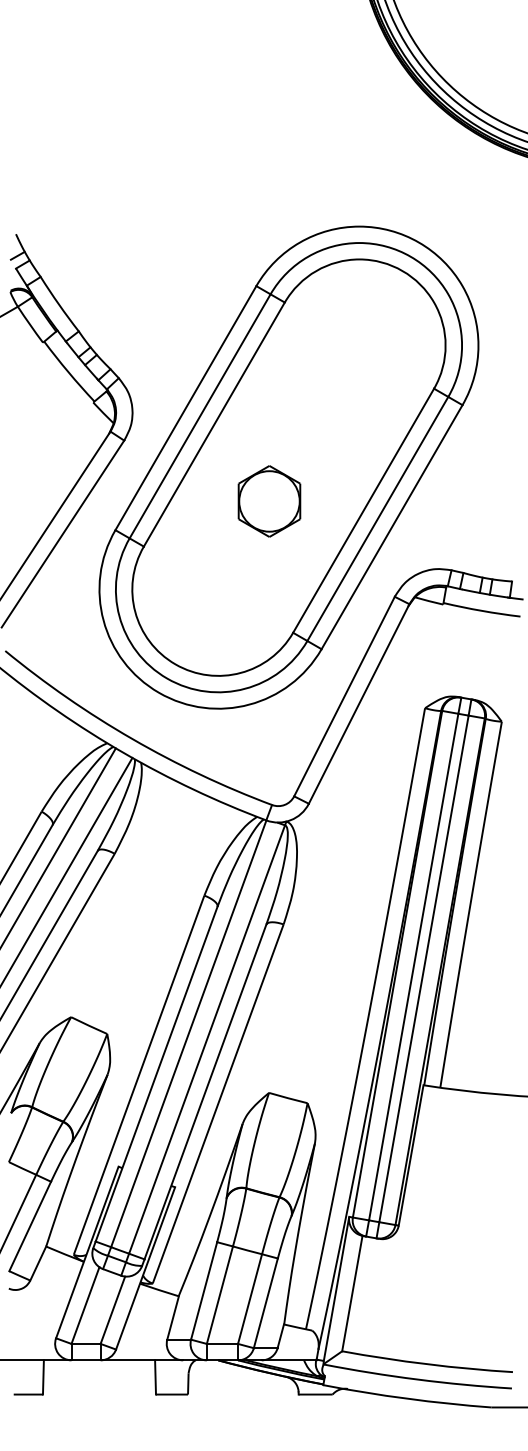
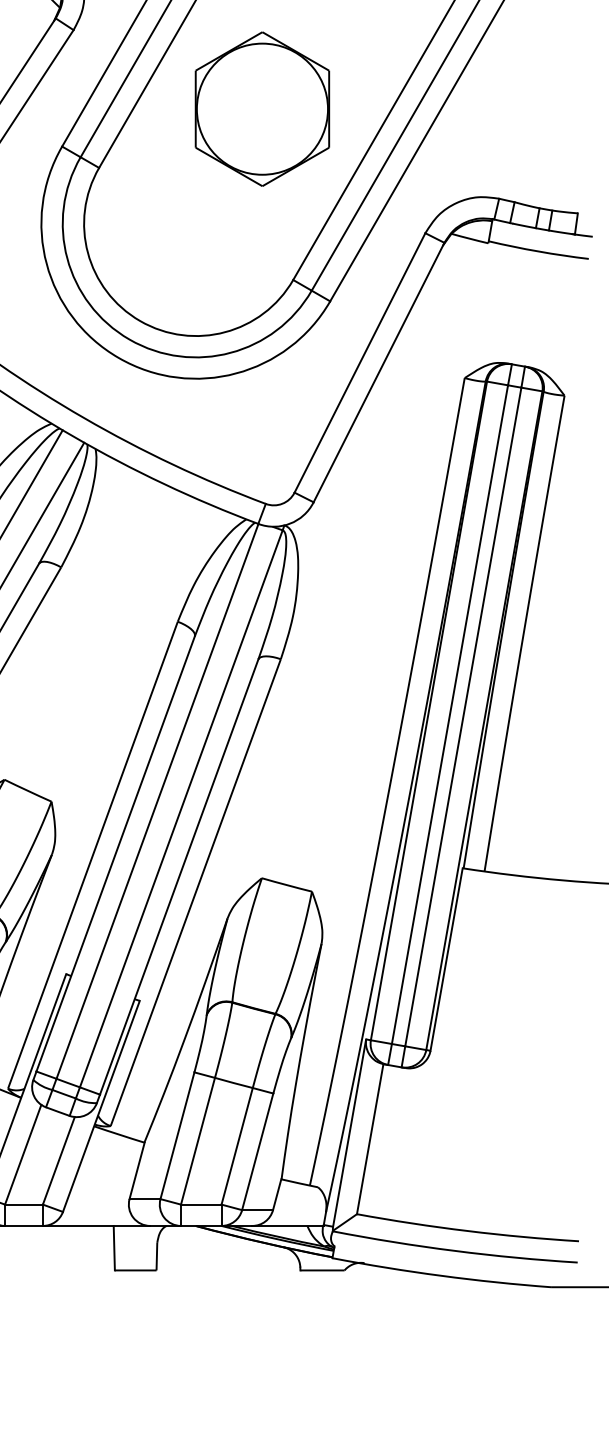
part: (269, 501) -> (262, 109), size x1.67

